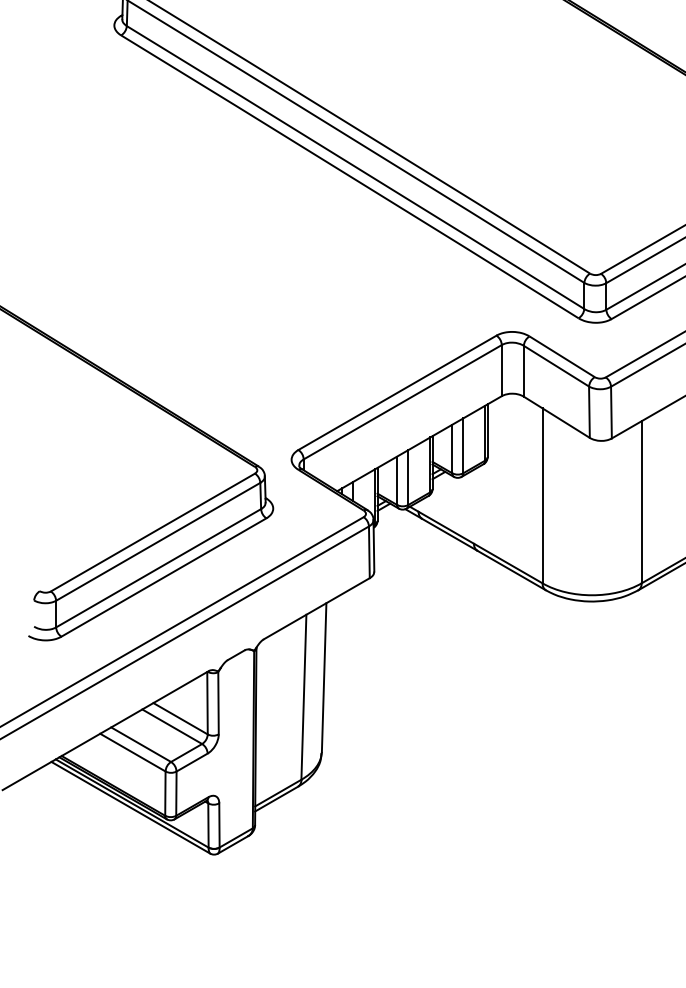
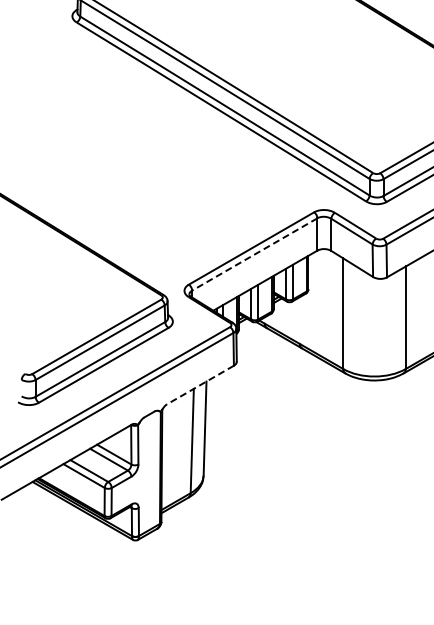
line: (402, 402) -> (254, 254), solid -> dashed
line: (316, 609) -> (200, 385), solid -> dashed

